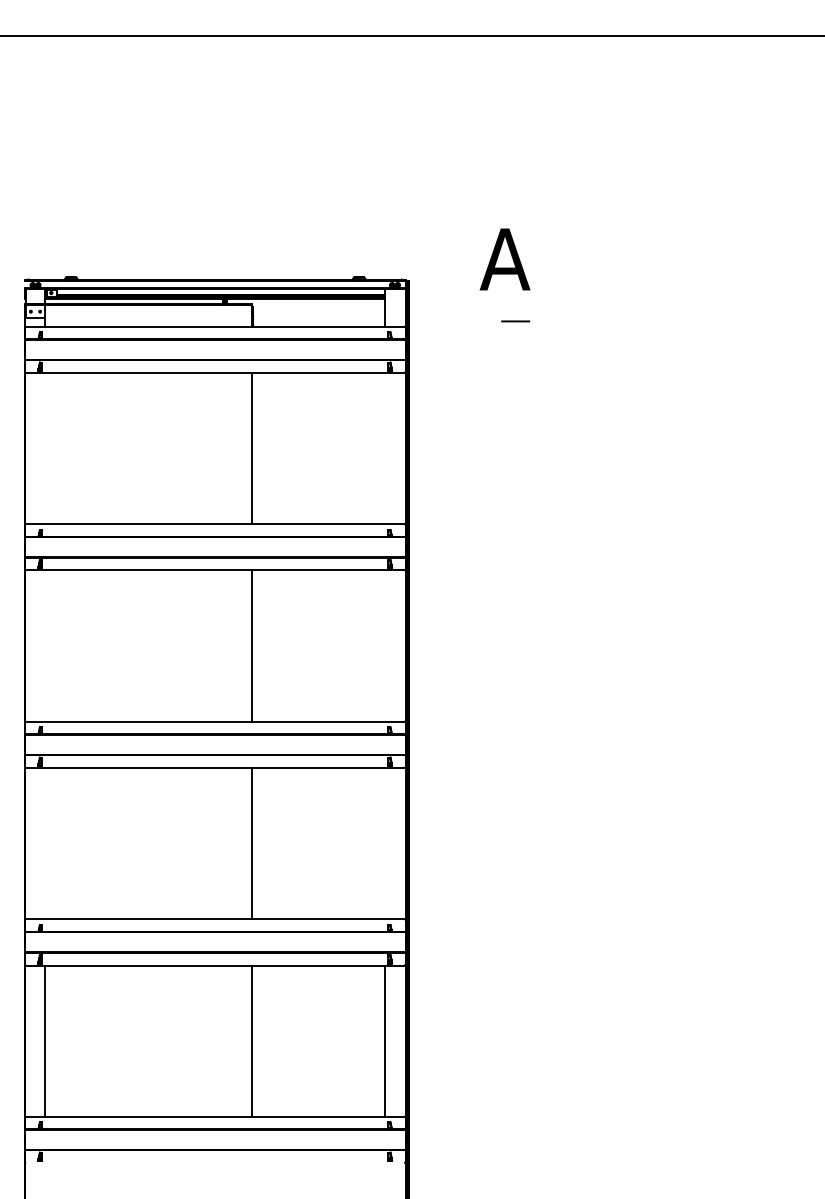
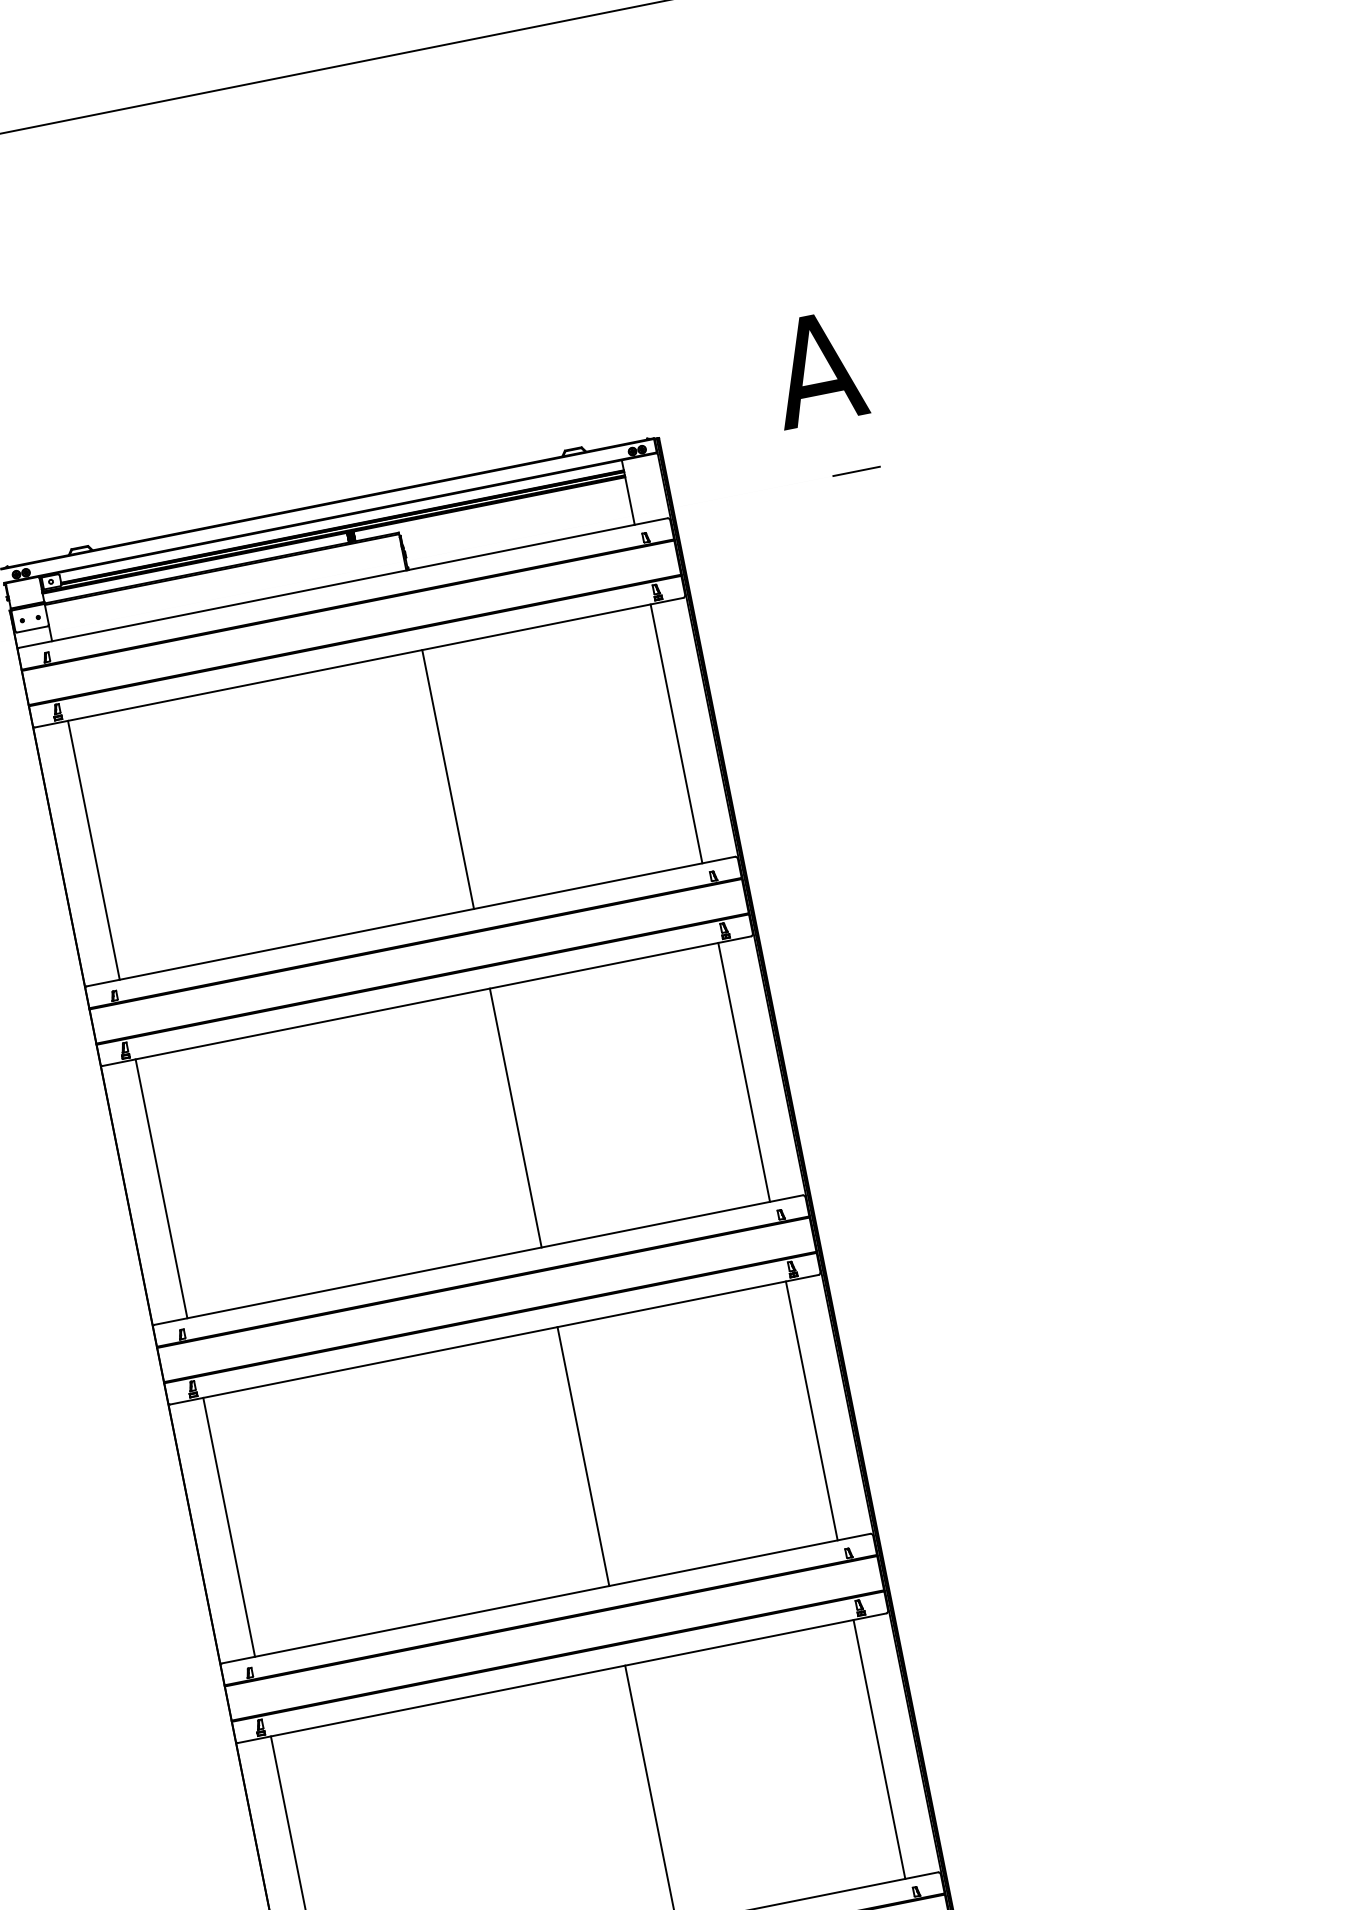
line: (45, 448) -> (94, 850), added
line: (385, 448) -> (677, 733), added
line: (45, 645) -> (161, 1187), added
line: (385, 645) -> (744, 1071), added
line: (45, 843) -> (229, 1527), added
line: (385, 843) -> (812, 1410), added

